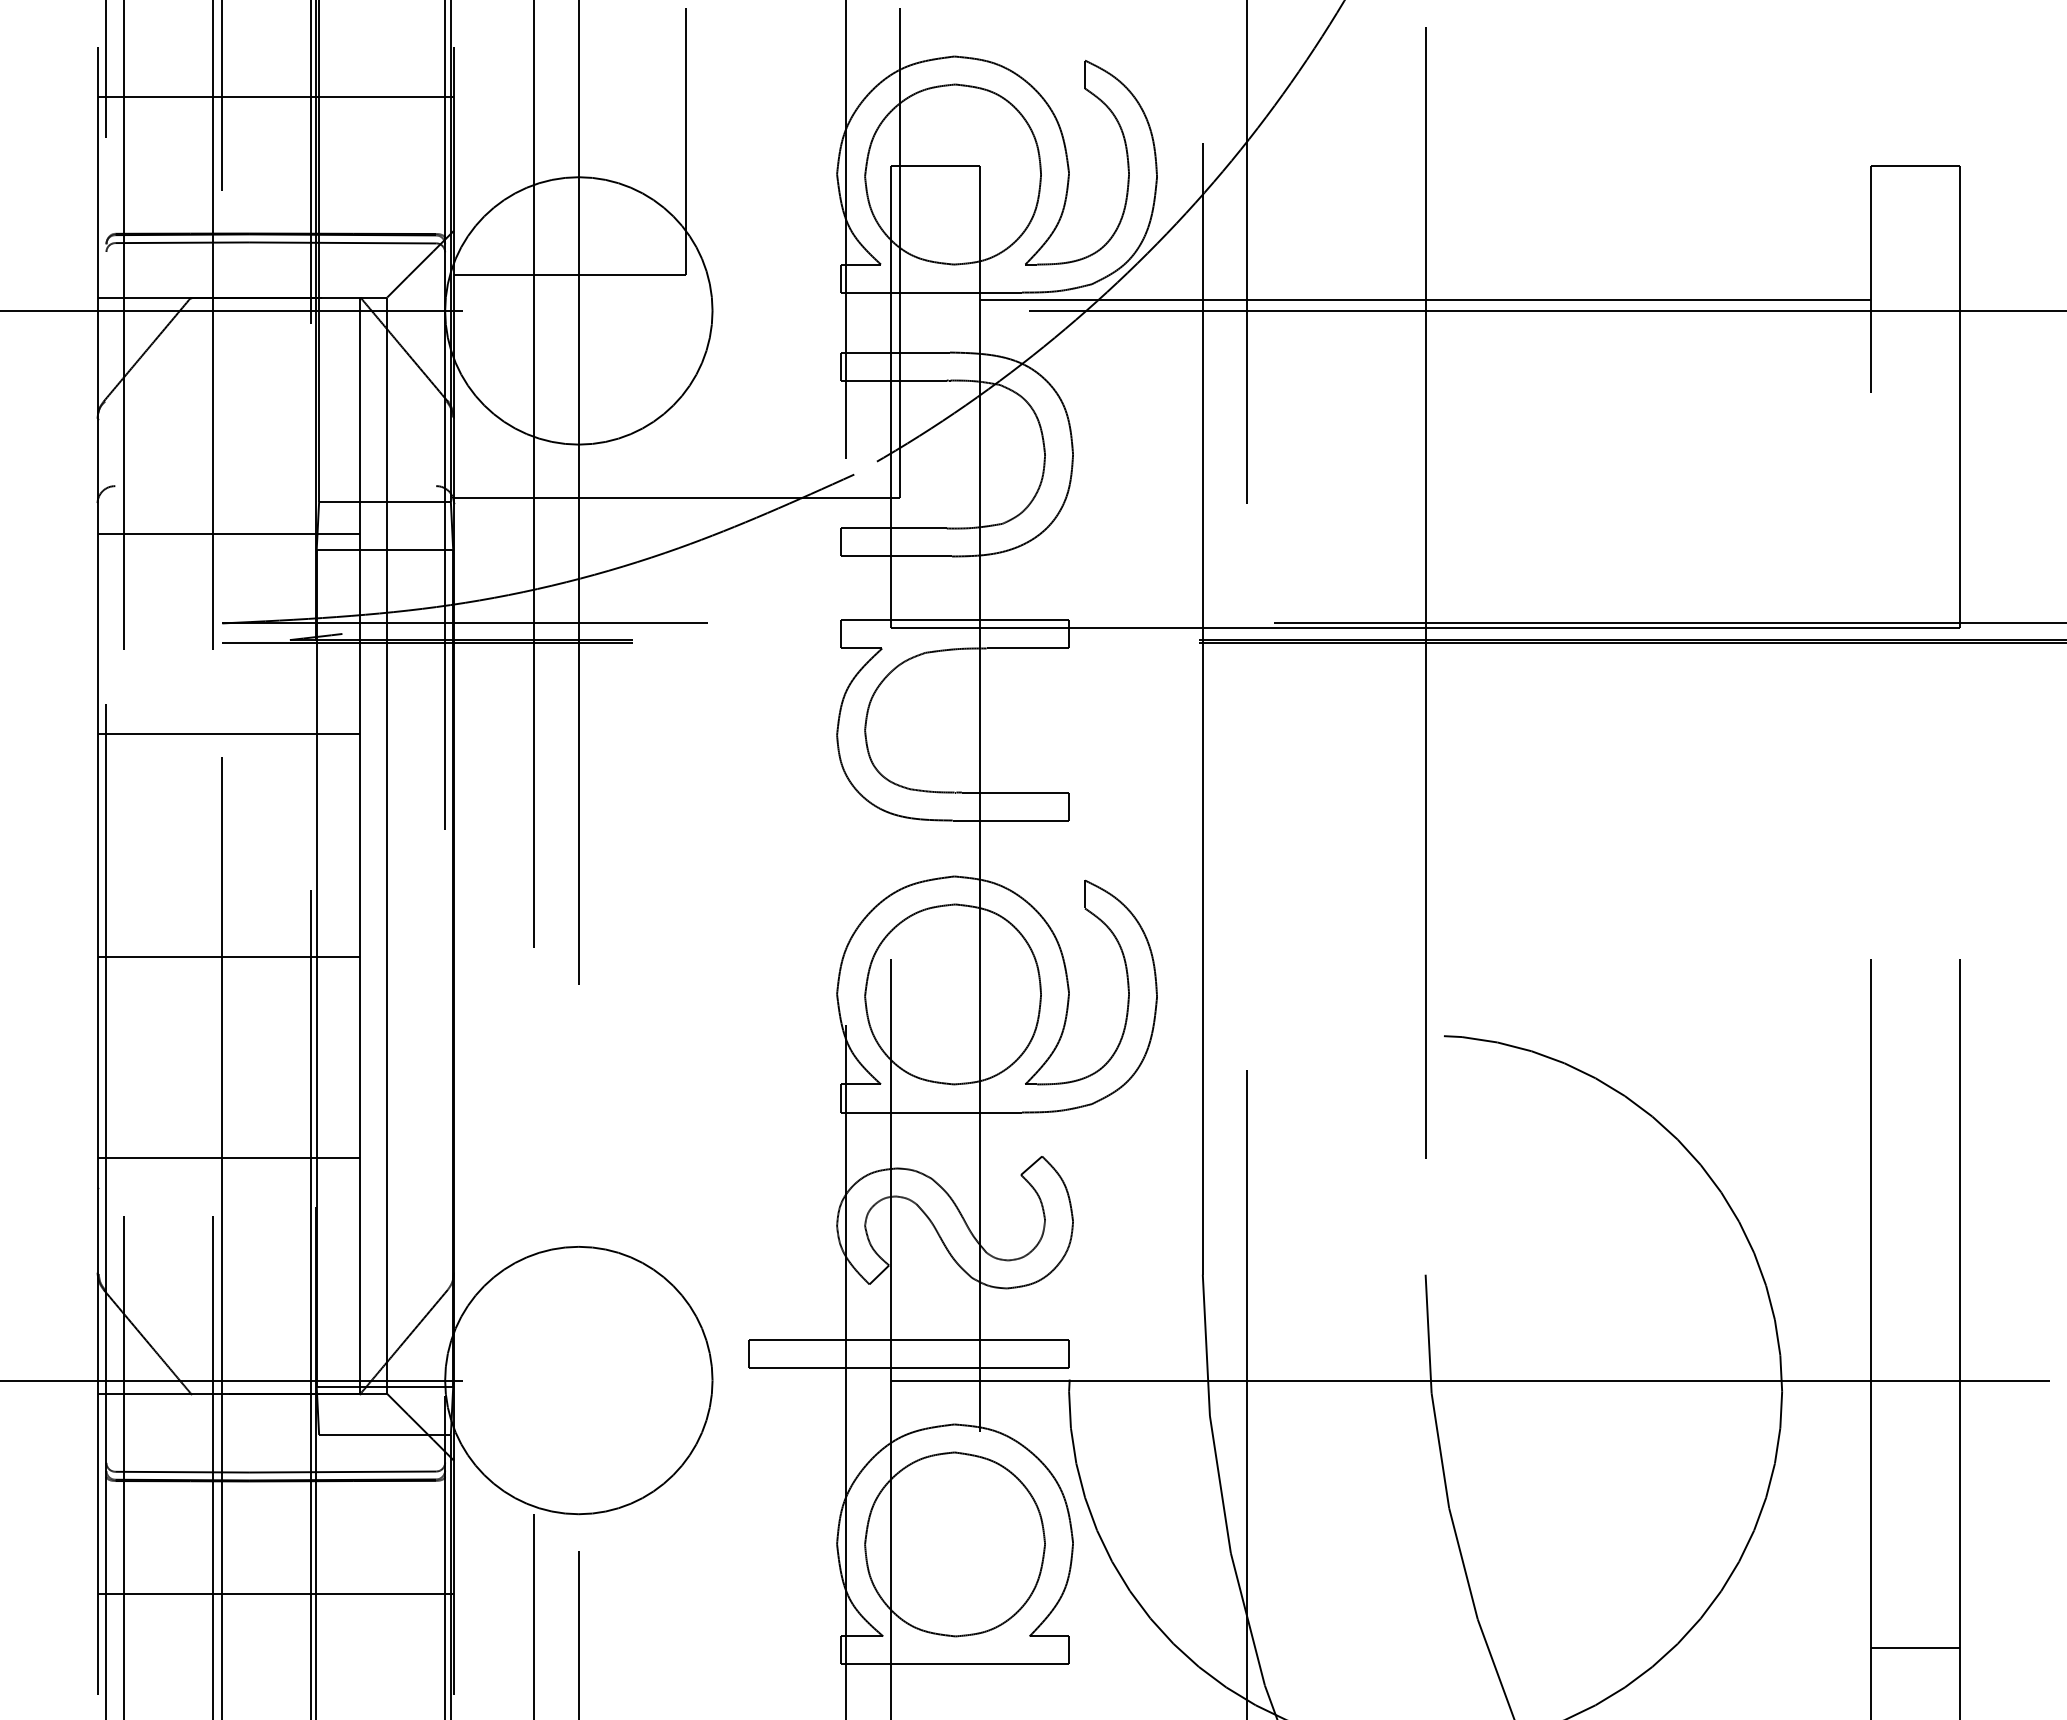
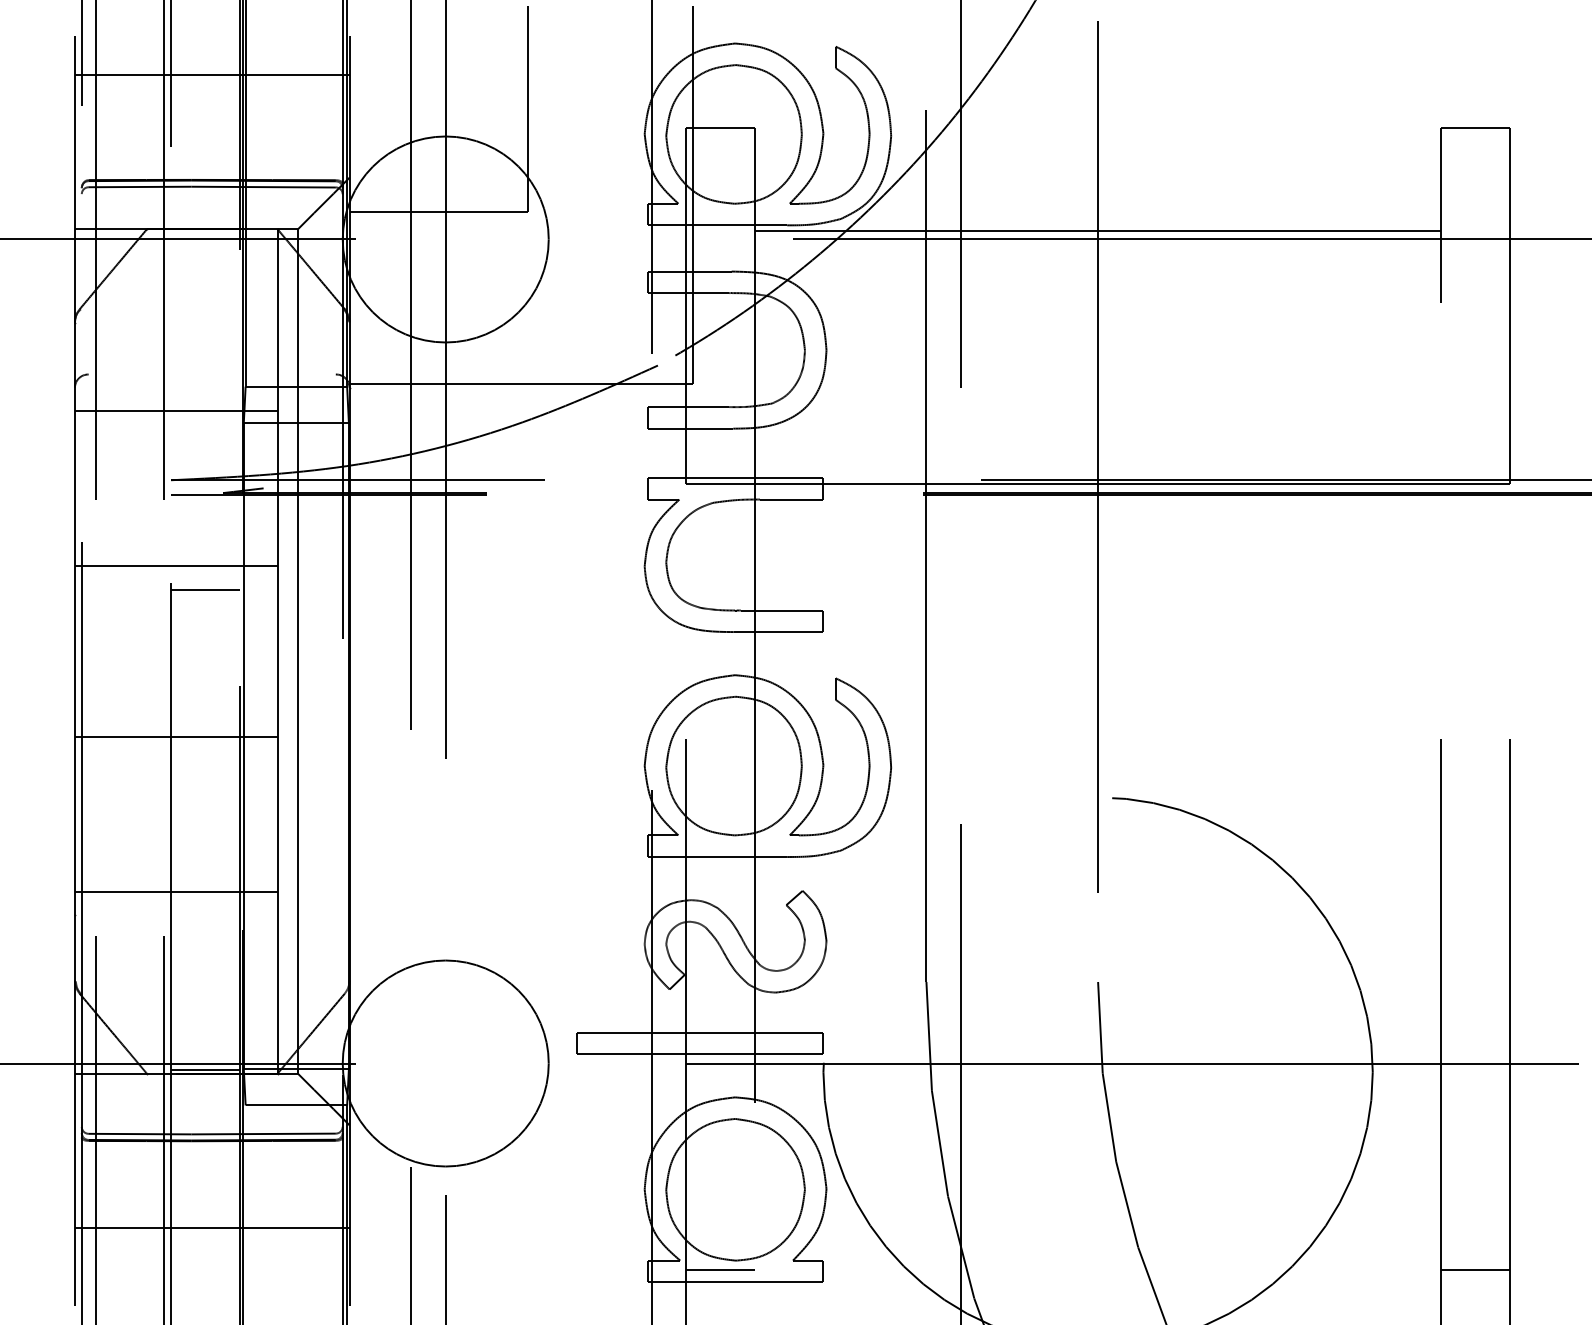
line: (266, 765) -> (205, 589), added
line: (266, 1389) -> (205, 1070), added
line: (934, 1647) -> (719, 1269), added

